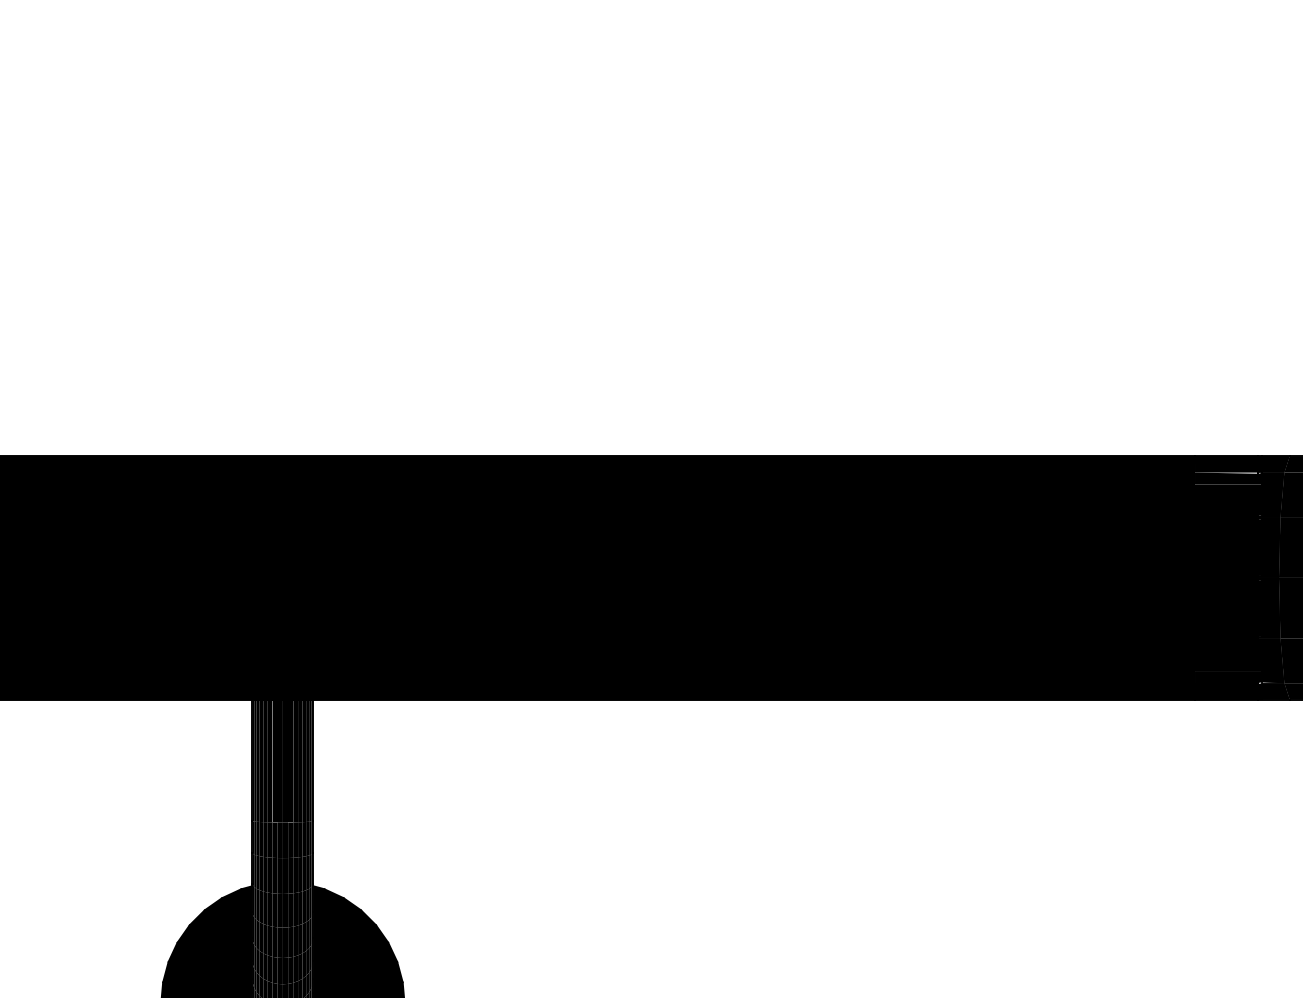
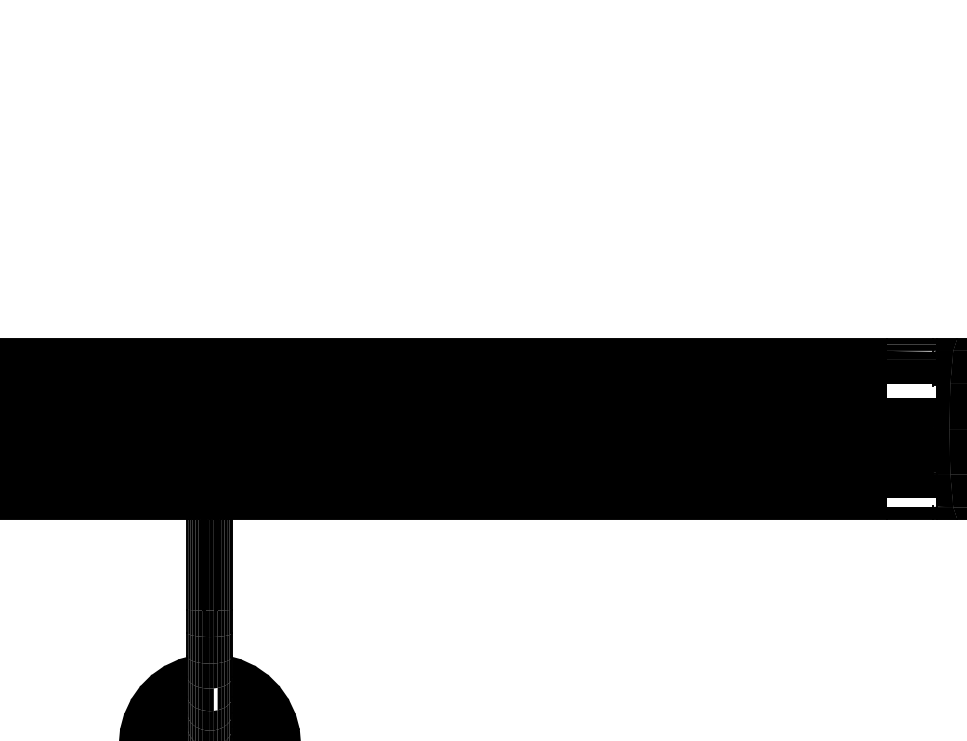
fill: (1228, 525) -> (911, 390), removed
fill: (1228, 676) -> (911, 502), removed
fill: (290, 940) -> (215, 698), removed

